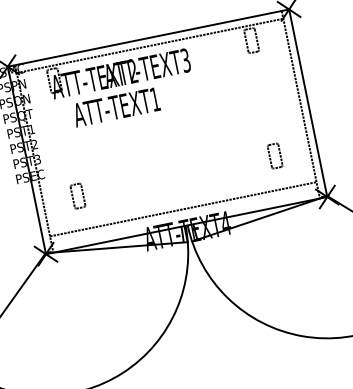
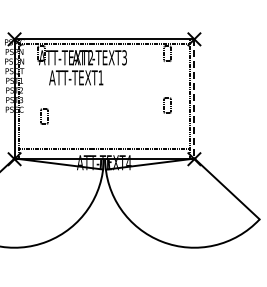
line: (308, 103) -> (194, 99), solid -> dashed
part: (275, 155) -> (167, 105), moved
part: (78, 196) -> (44, 116), moved

